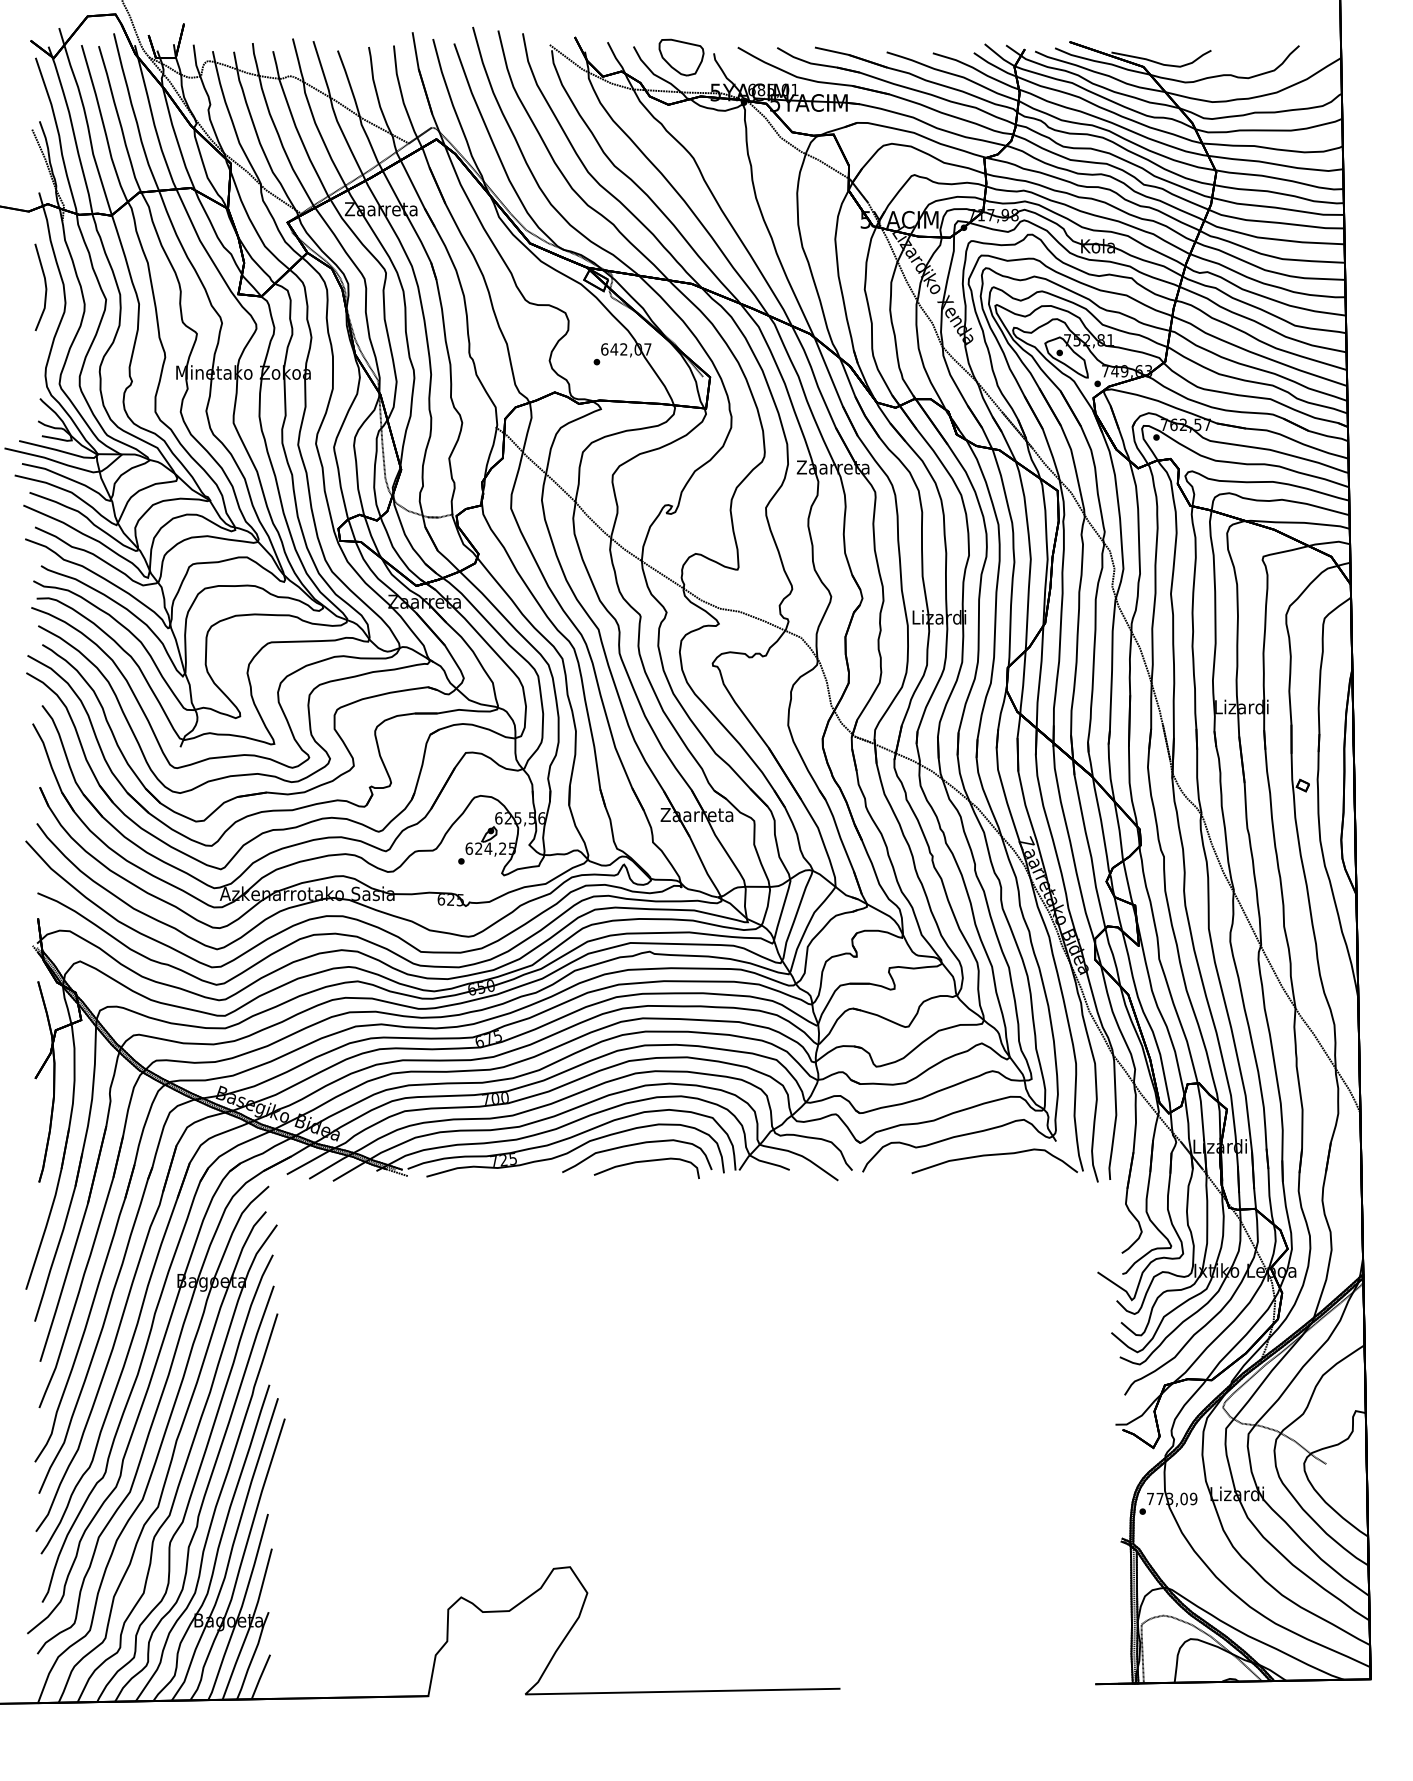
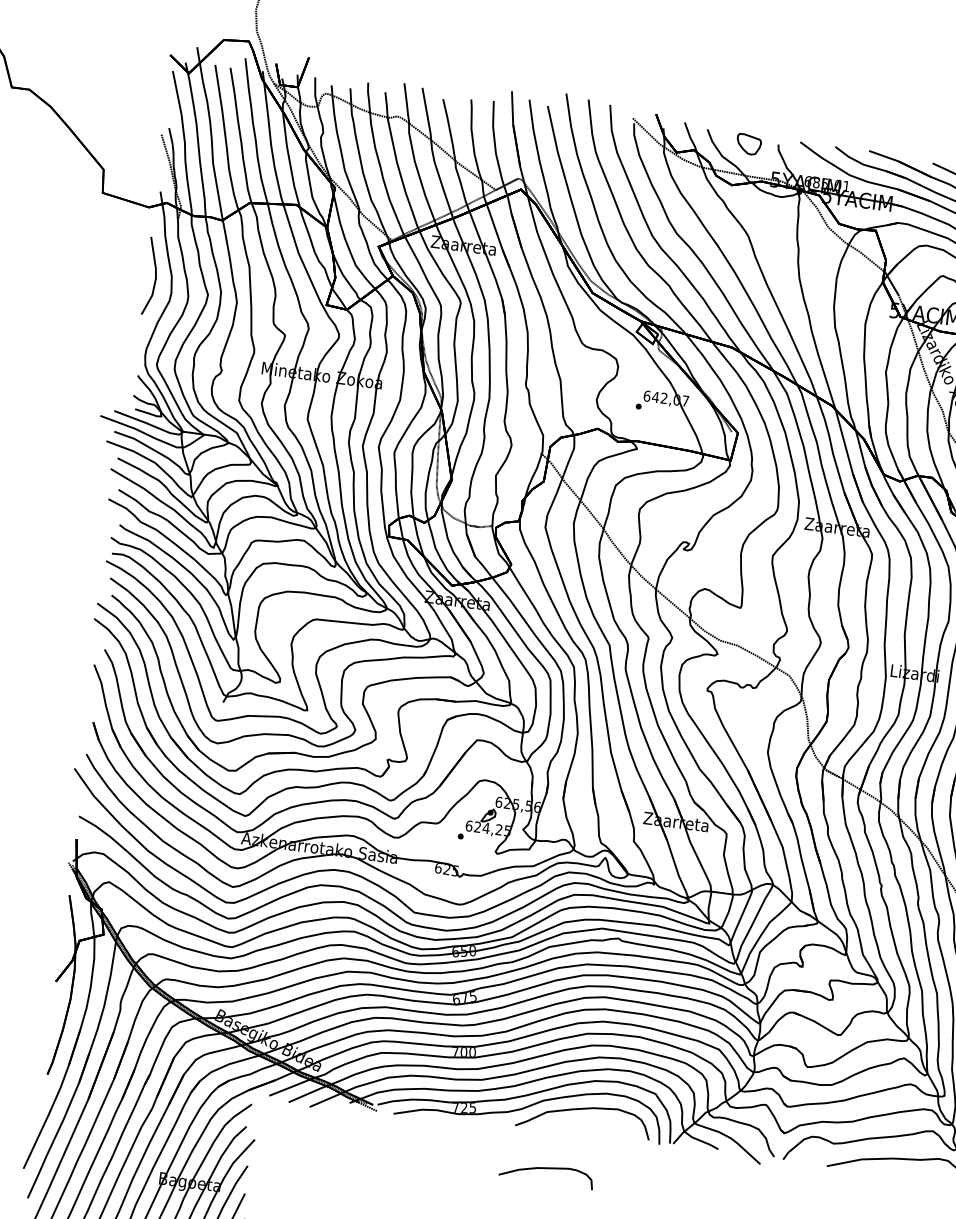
part: (681, 57) -> (748, 144), size x0.6
curve: (645, 1162) -> (546, 1169), moved

